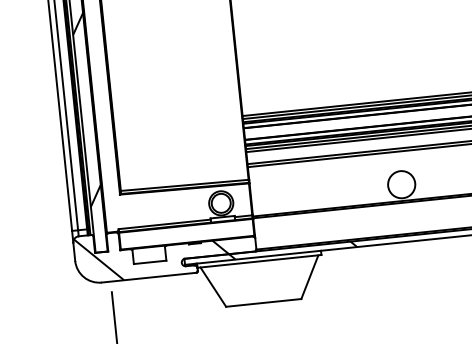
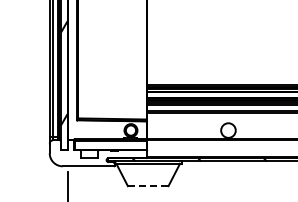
hatch: (152, 253) -> (91, 153), removed
line: (264, 303) -> (148, 186), solid -> dashed

